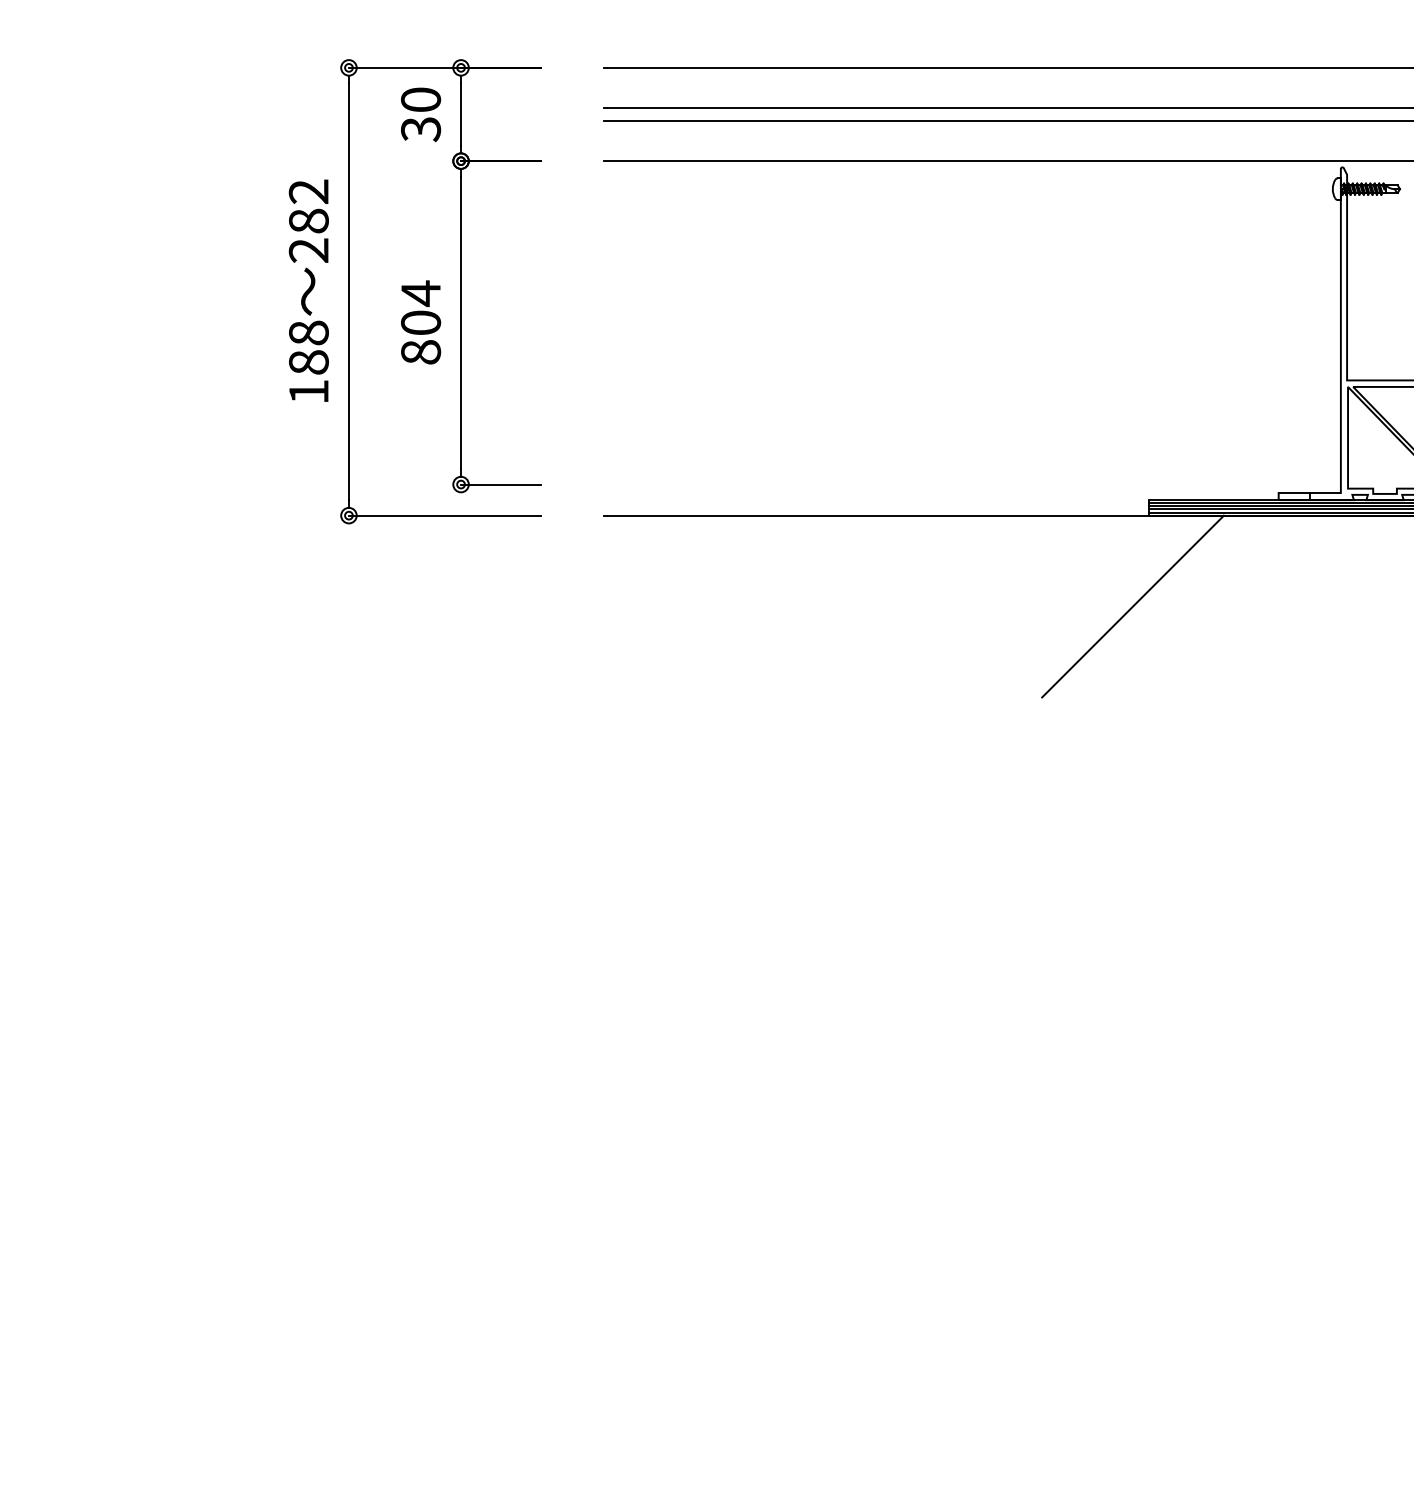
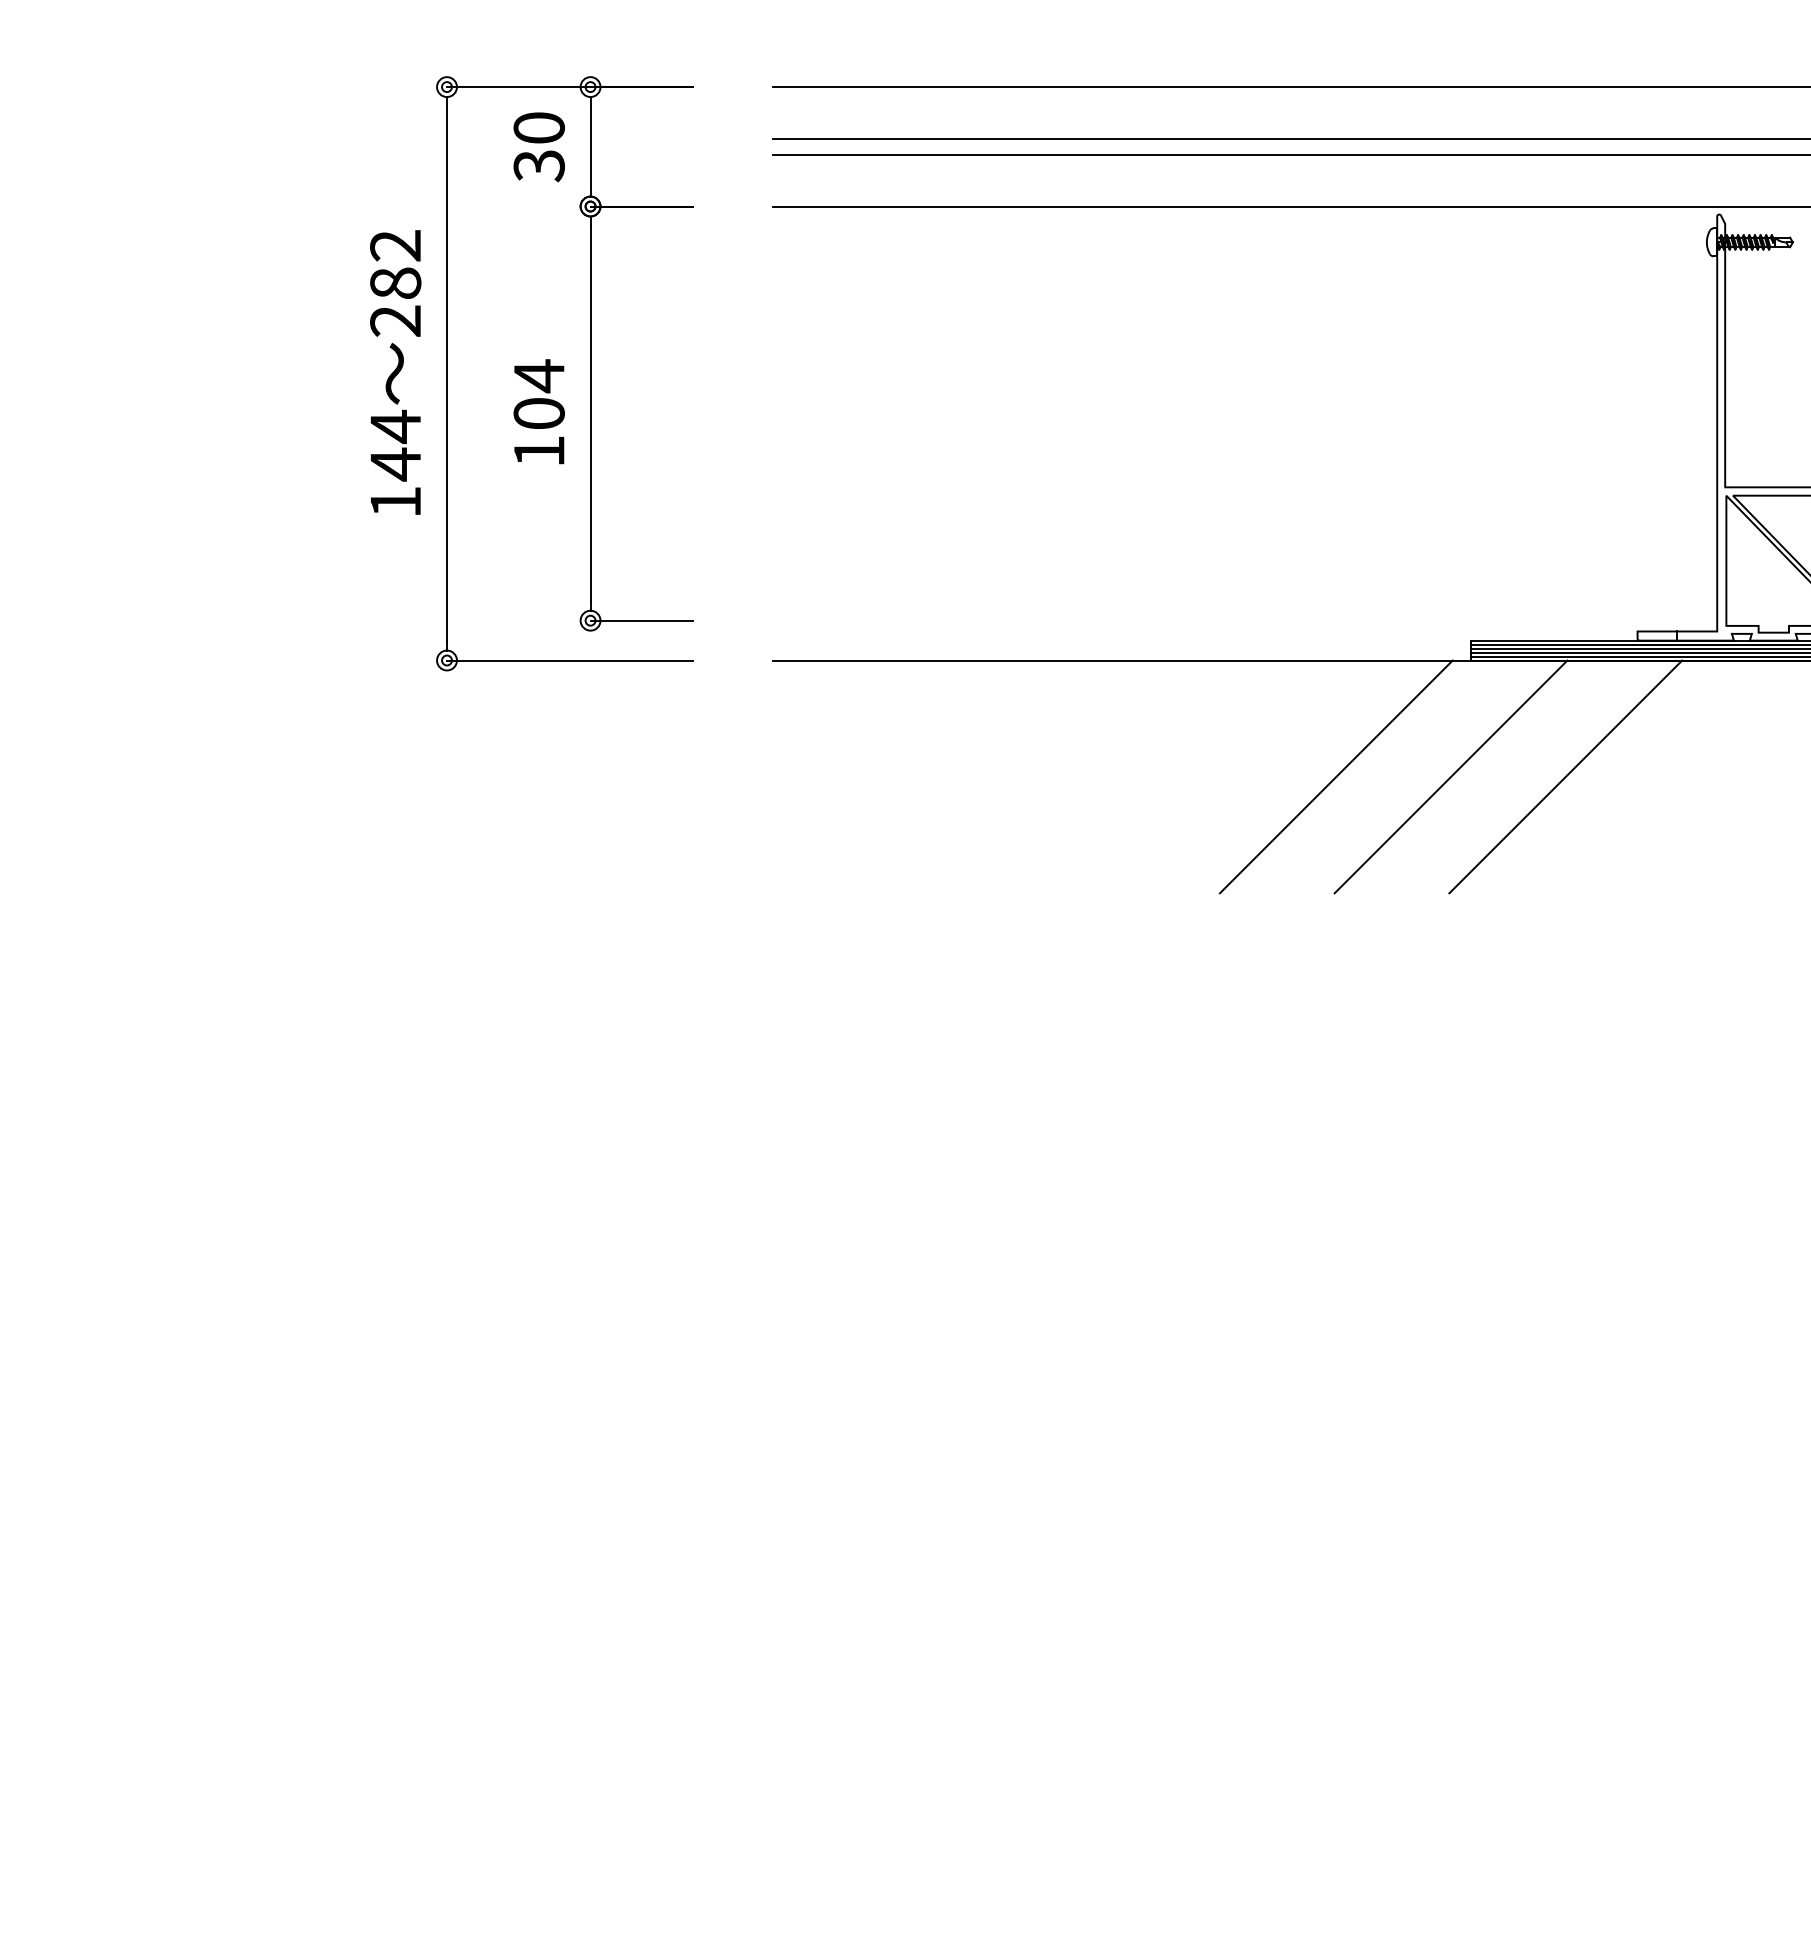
text: (308, 347) -> (395, 445), 188 -> 144
text: (420, 351) -> (538, 450), 804 -> 104
line: (1042, 606) -> (1335, 776), added
line: (1222, 606) -> (1565, 776), added

